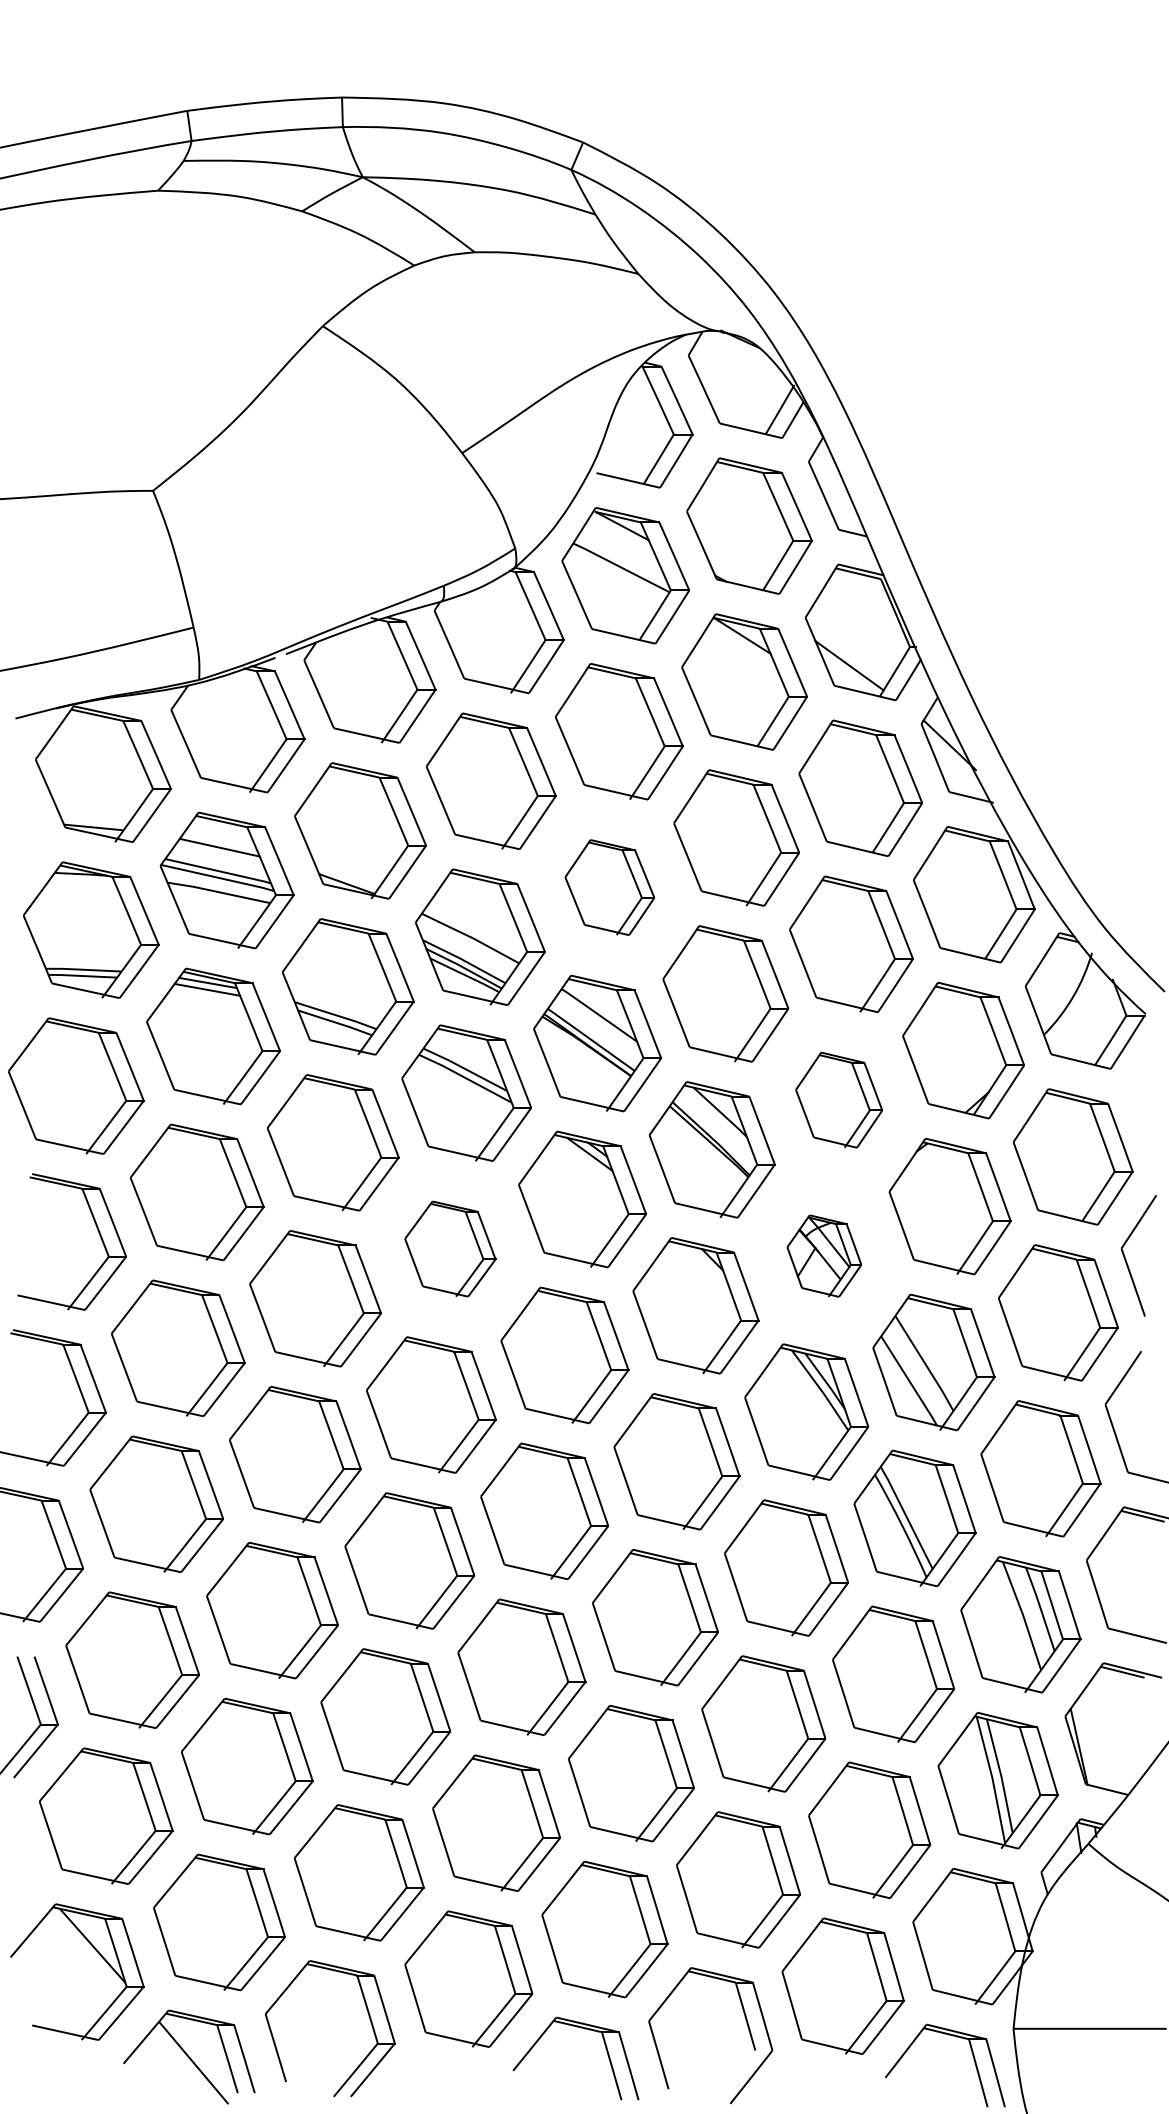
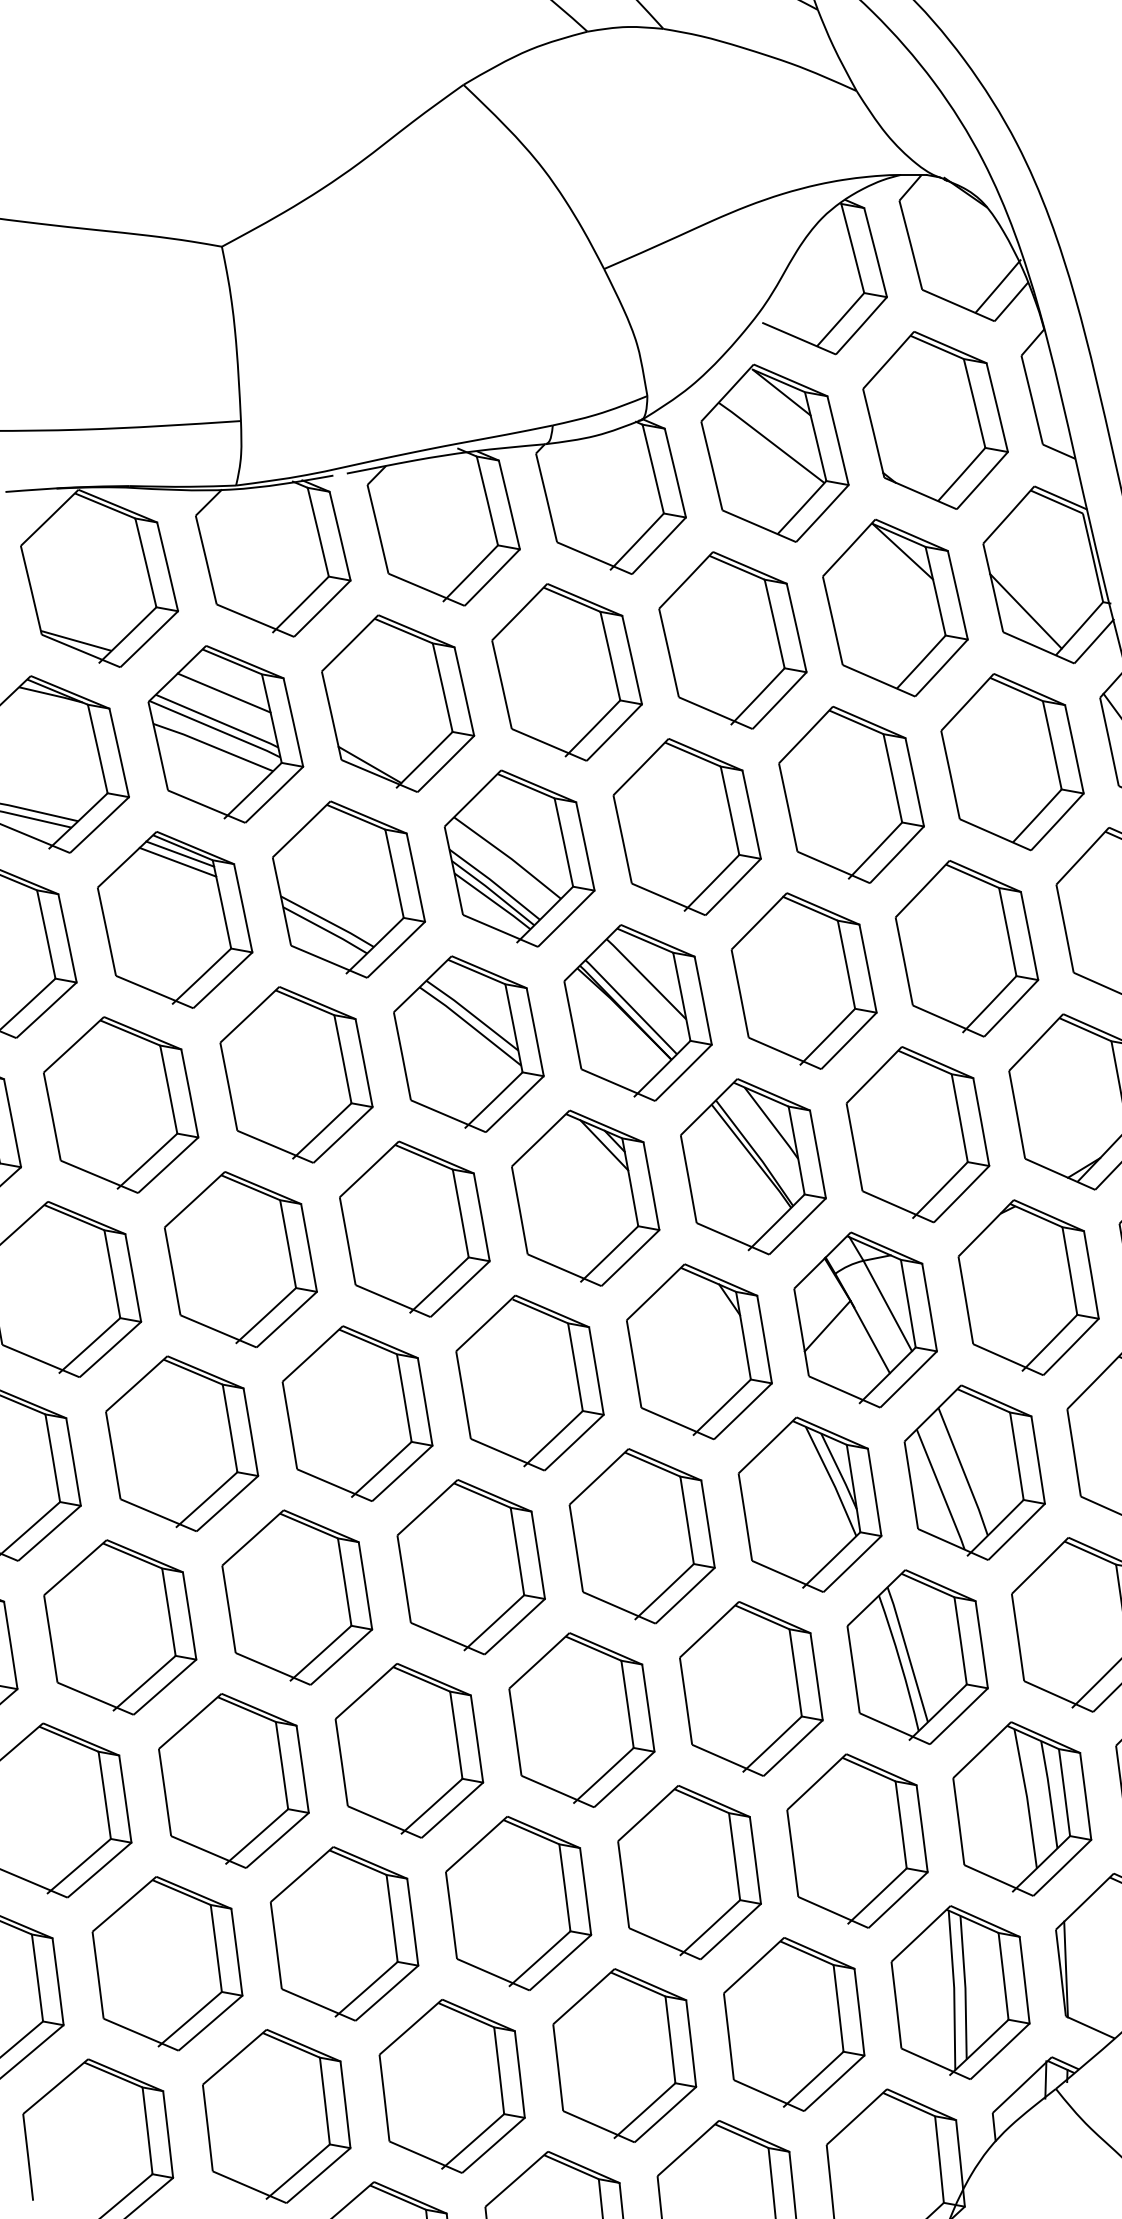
part: (609, 887) -> (686, 826), size x1.43
part: (838, 1099) -> (917, 1133), size x1.43
part: (450, 1248) -> (415, 1228), size x1.43
part: (824, 1255) -> (866, 1319), size x1.67

